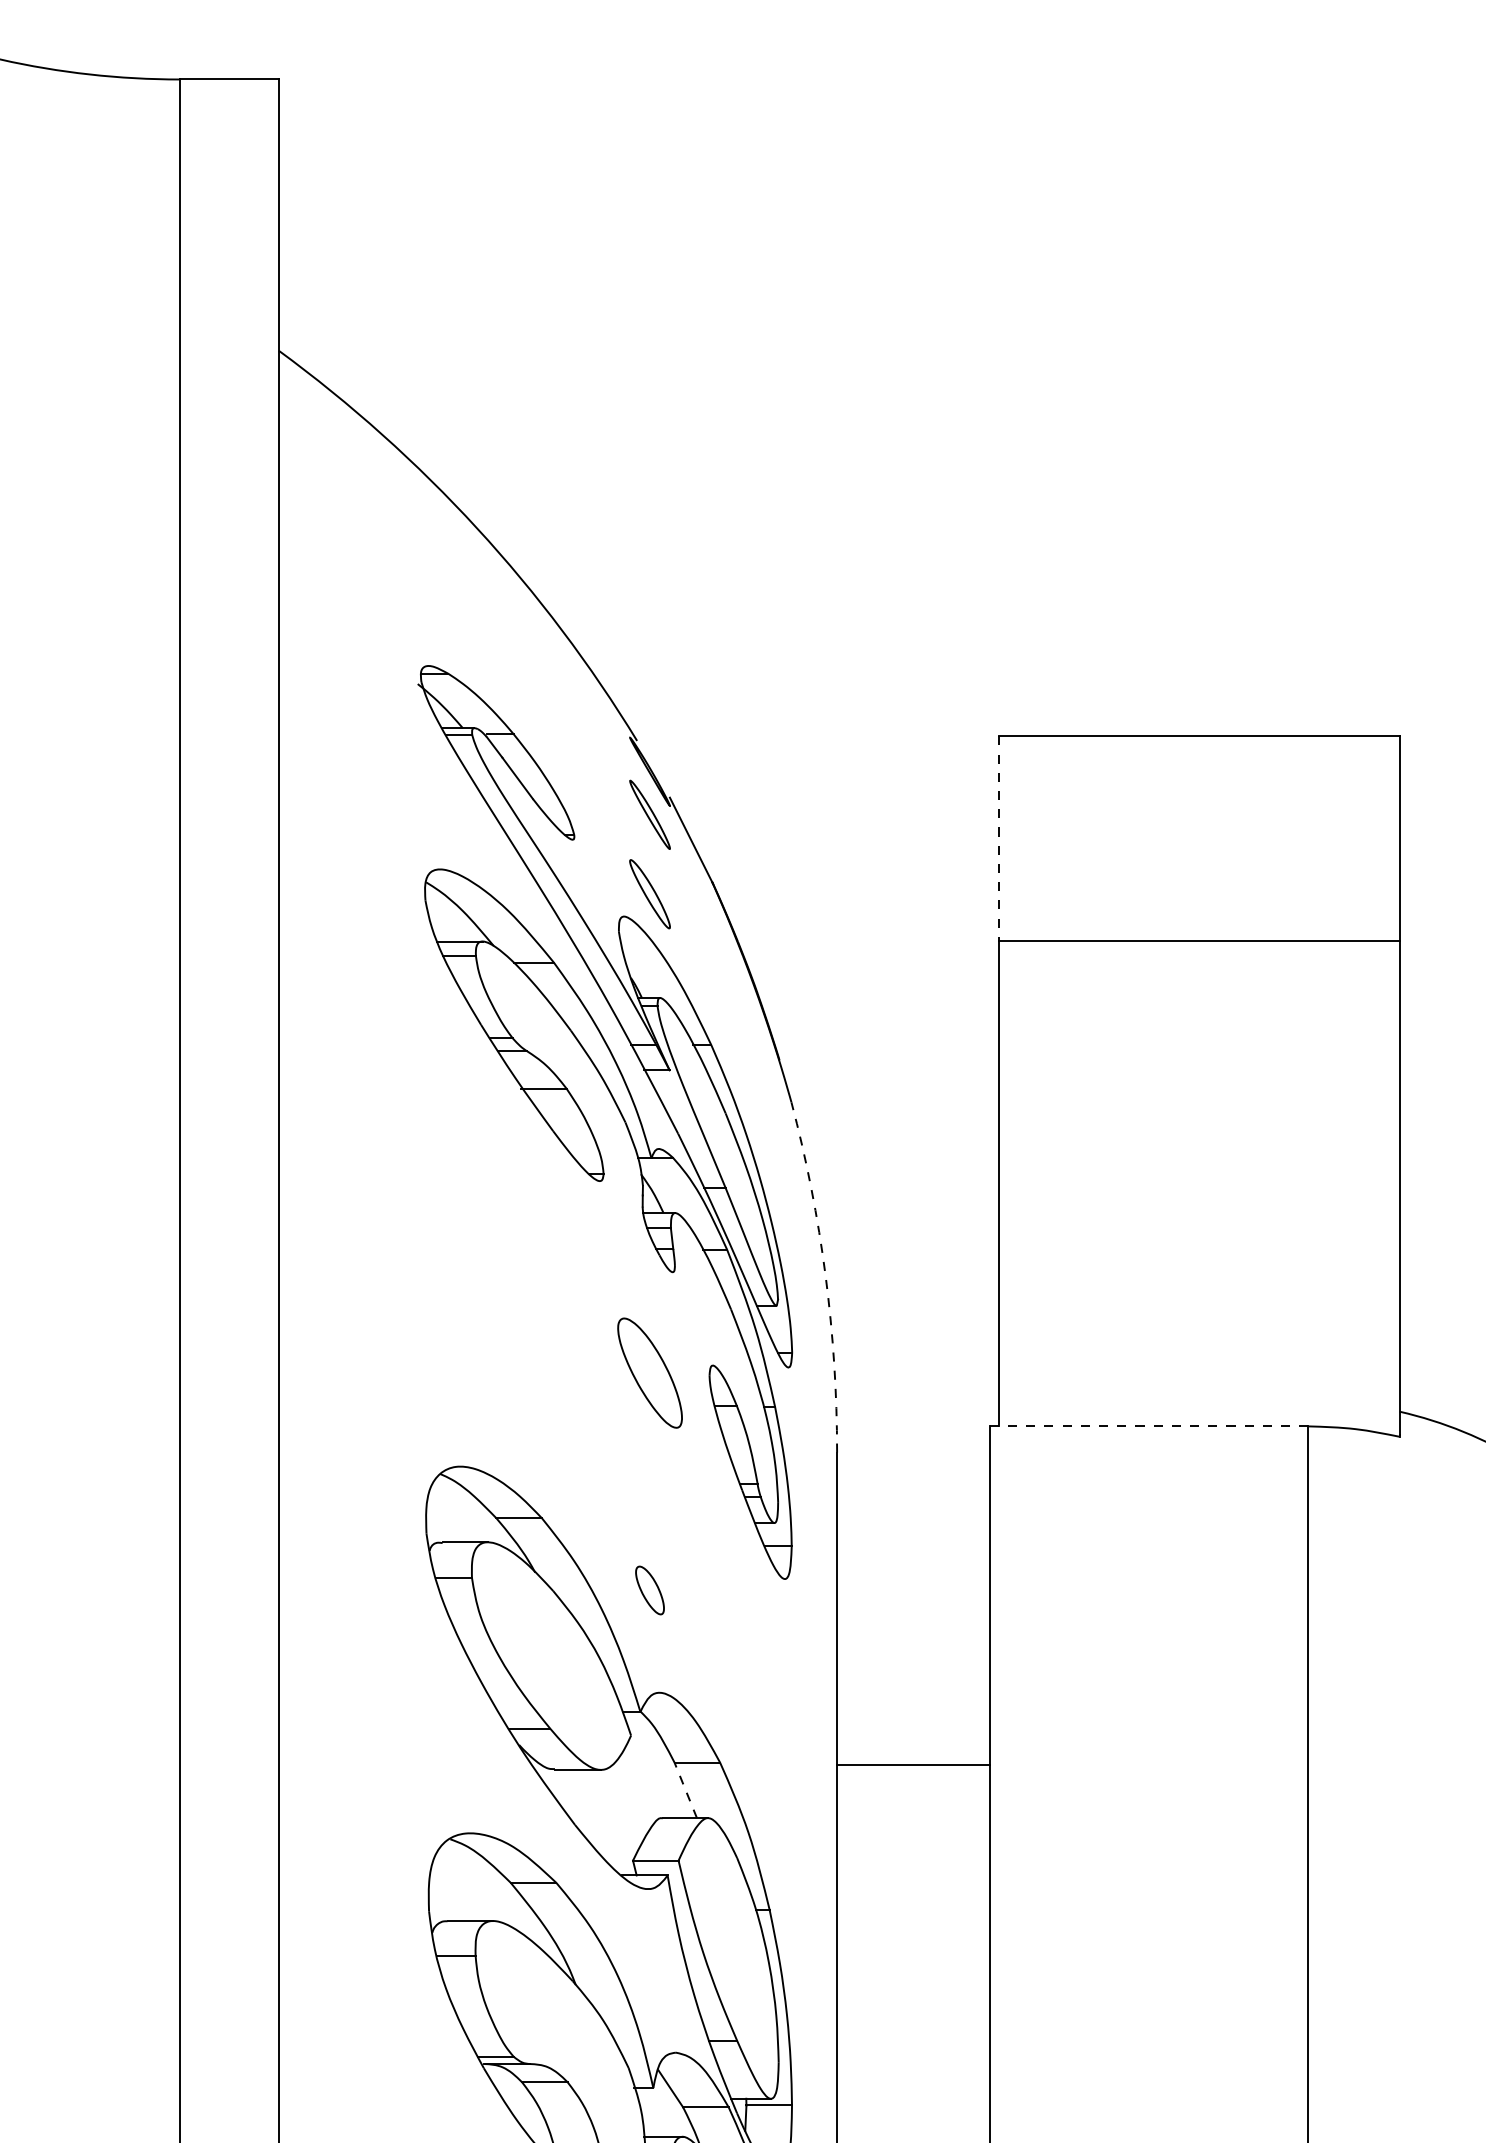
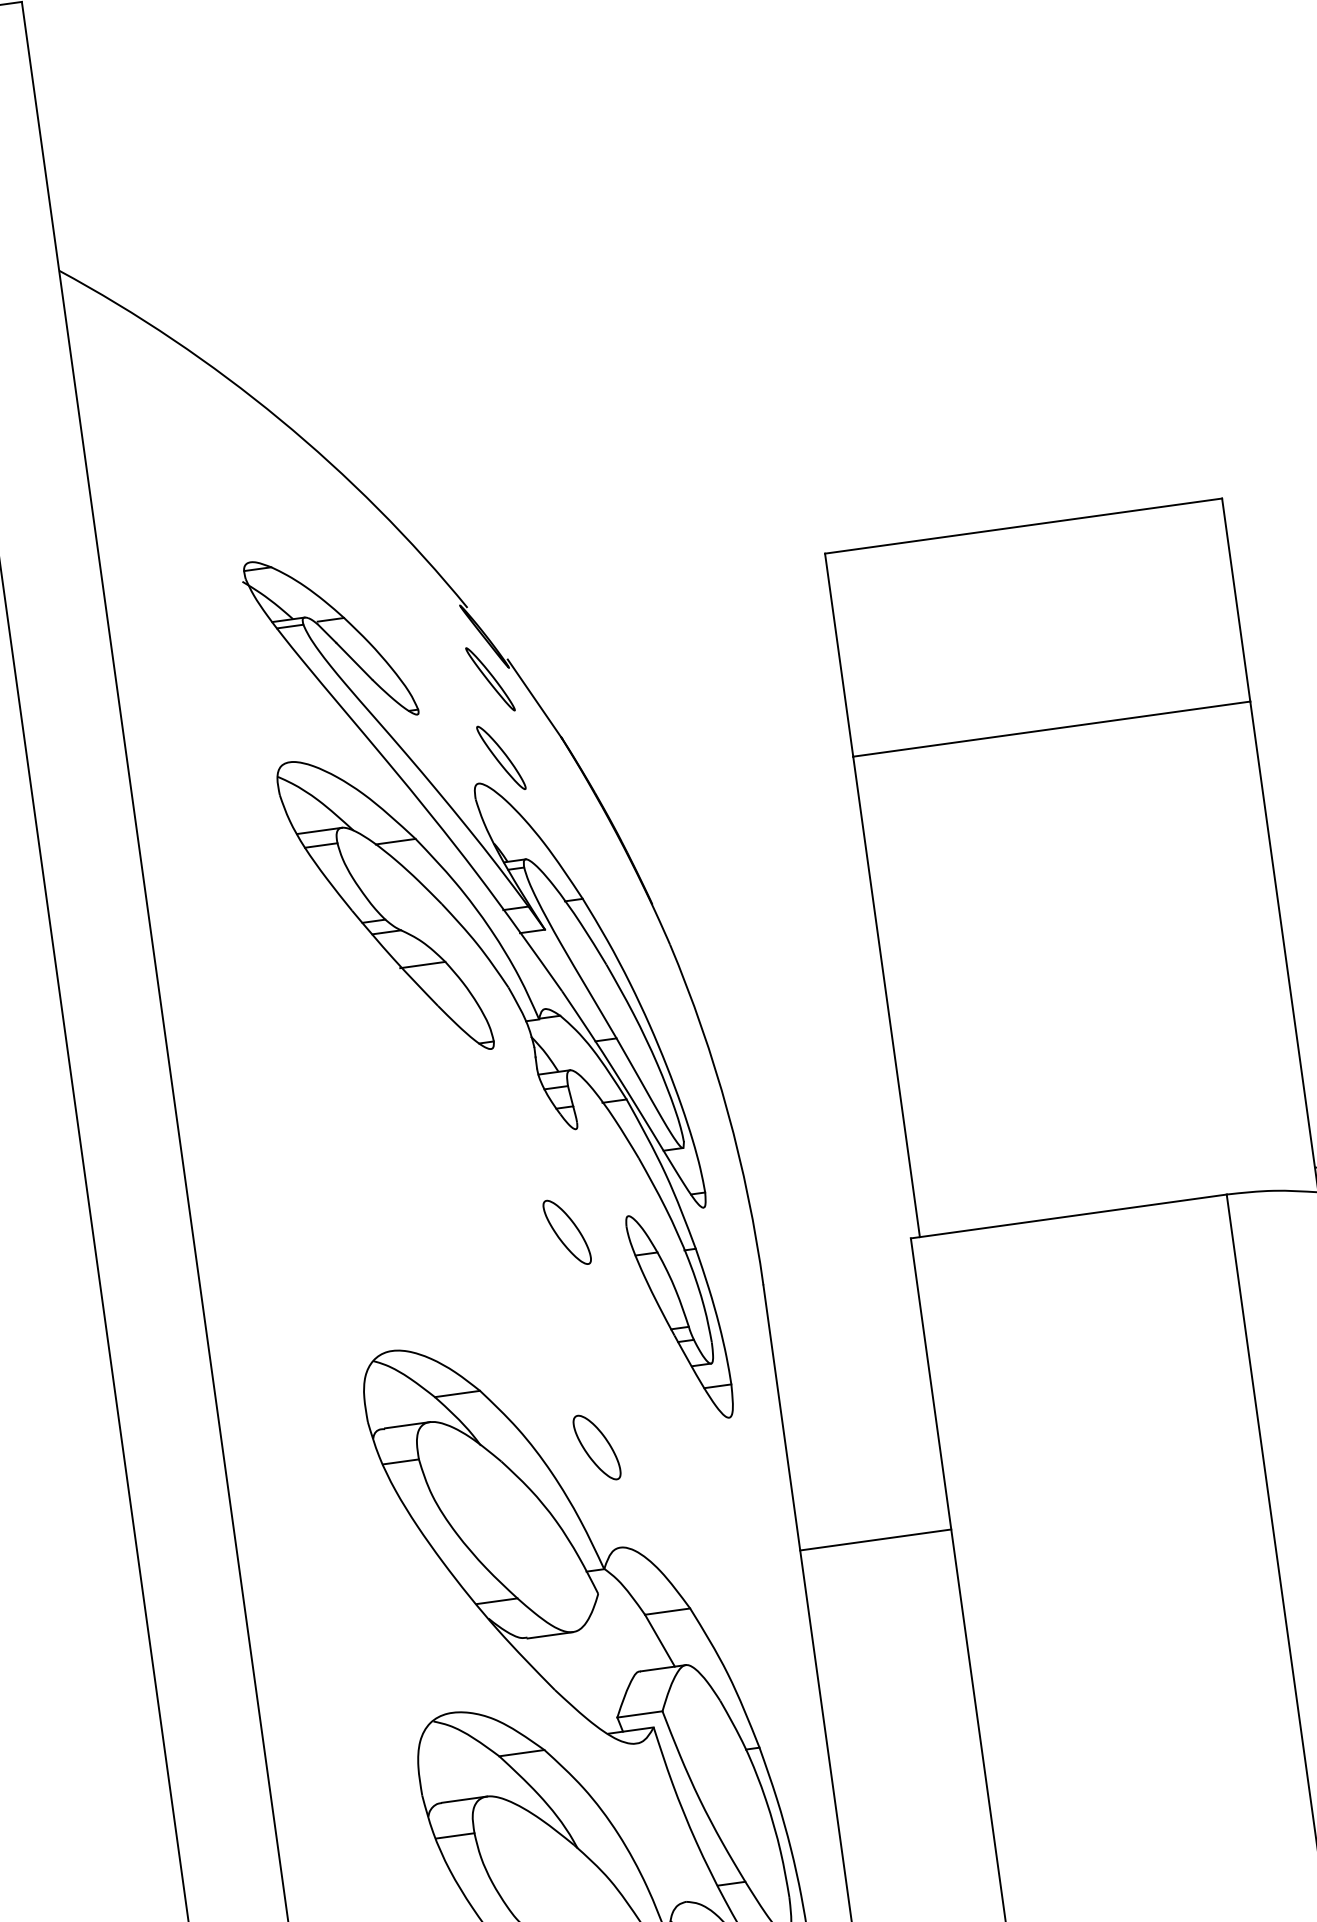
line: (998, 839) -> (839, 655), dashed -> solid
arc: (825, 1276) -> (727, 1112), dashed -> solid
part: (649, 1373) -> (566, 1232), size x0.62
line: (1149, 1426) -> (1069, 1216), dashed -> solid
part: (649, 1590) -> (596, 1447), size x1.43
line: (913, 1765) -> (875, 1540), moved
line: (685, 1790) -> (659, 1640), dashed -> solid

